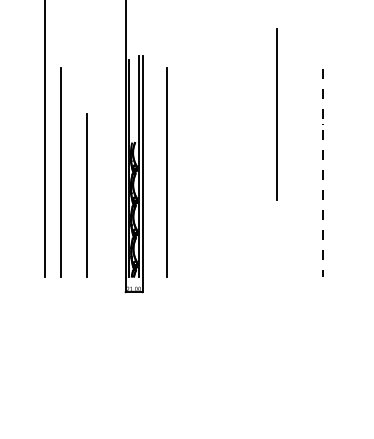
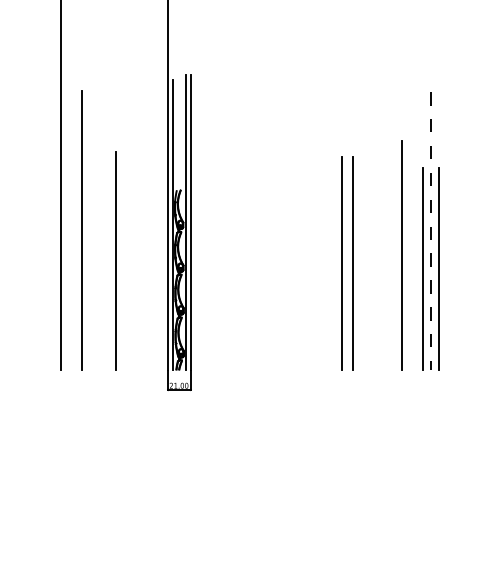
line: (276, 114) -> (401, 255), moved
line: (166, 172) -> (222, 230), removed
line: (255, 197) -> (341, 263), added
line: (263, 197) -> (352, 263), added
line: (316, 201) -> (422, 268), added
line: (328, 201) -> (438, 268), added

